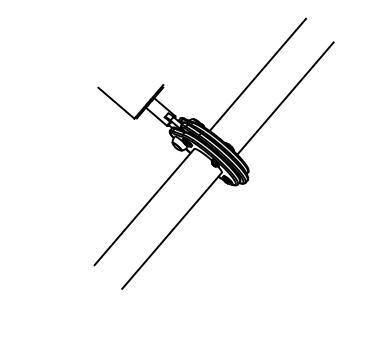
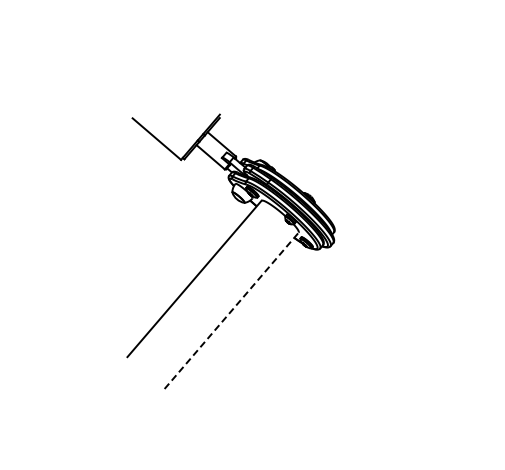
line: (258, 74) -> (347, 100), removed
line: (285, 98) -> (384, 132), removed
line: (171, 230) -> (231, 310), solid -> dashed

